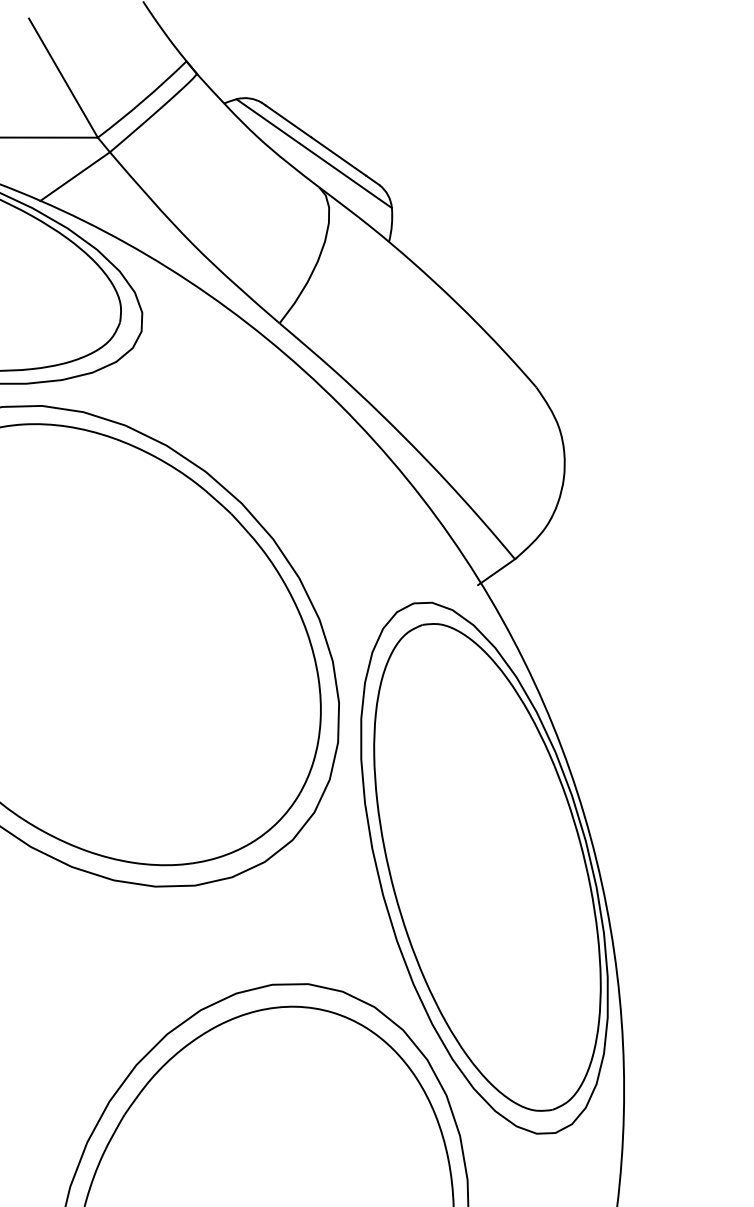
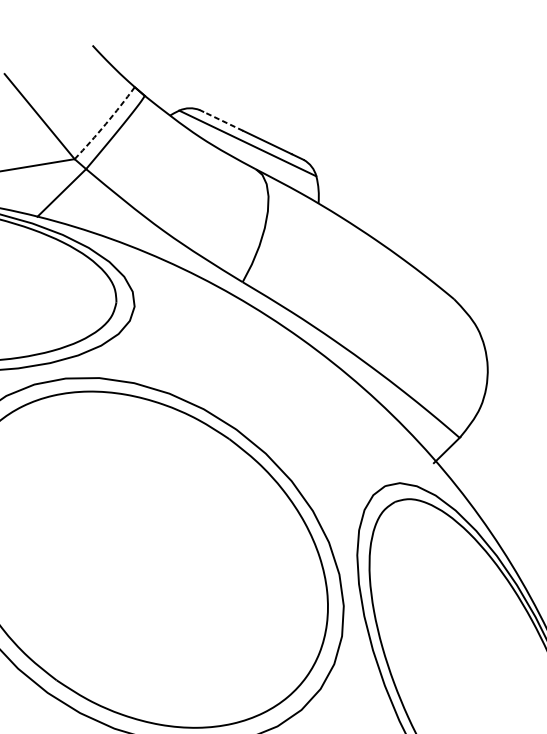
arc: (143, 100) -> (105, 123), solid -> dashed
line: (288, 121) -> (223, 121), solid -> dashed

